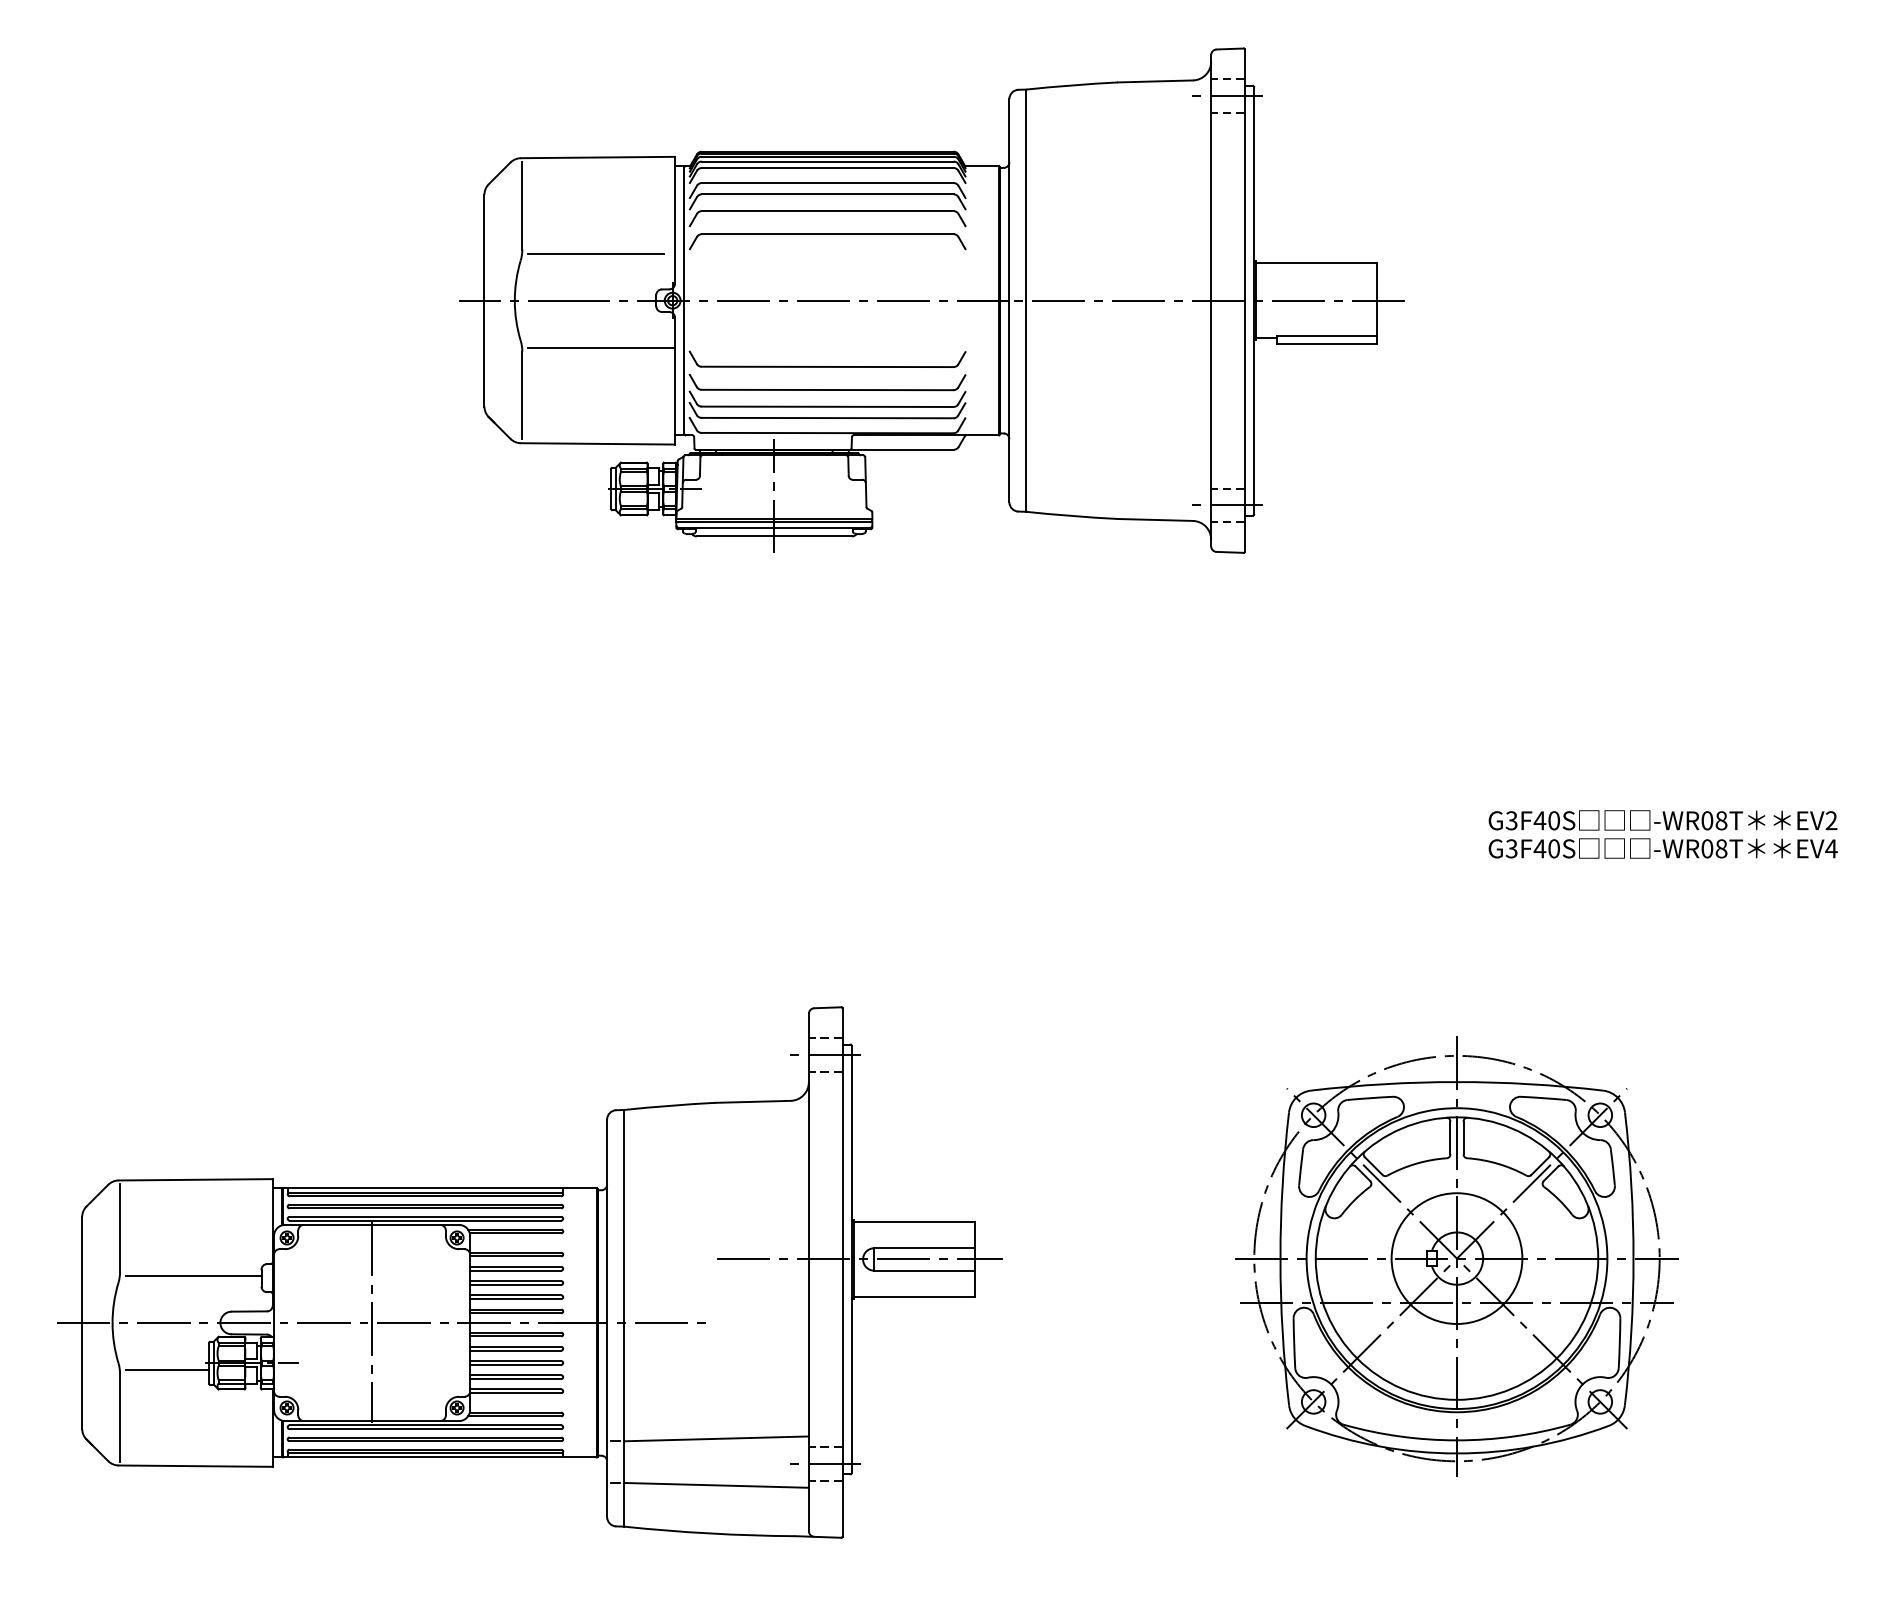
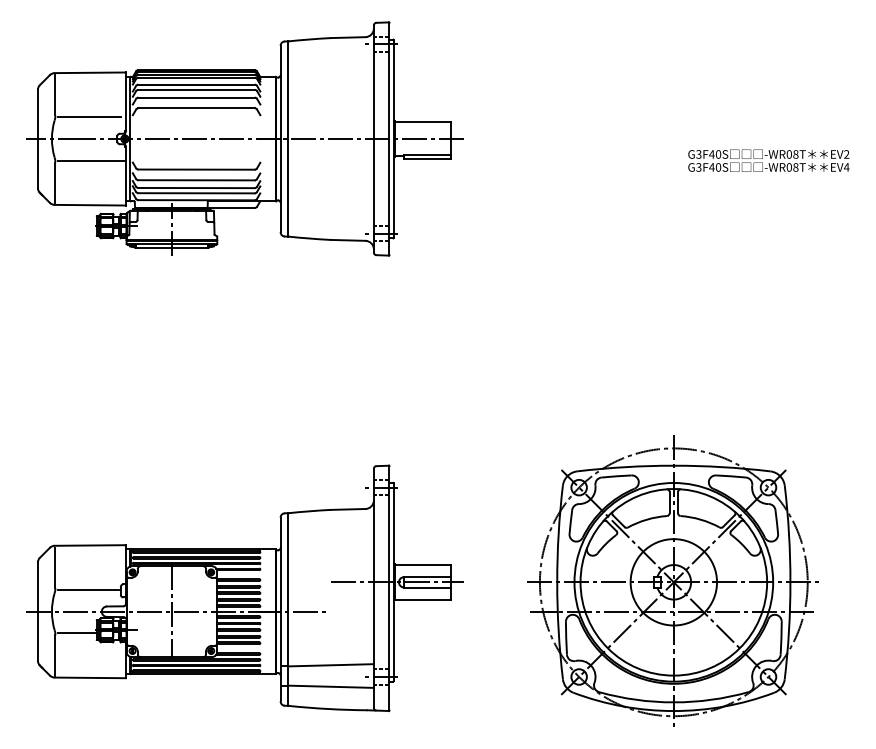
part: (931, 299) -> (244, 138), moved
text: (1662, 833) -> (768, 160), moved
part: (1454, 1255) -> (672, 580), size x1.43

